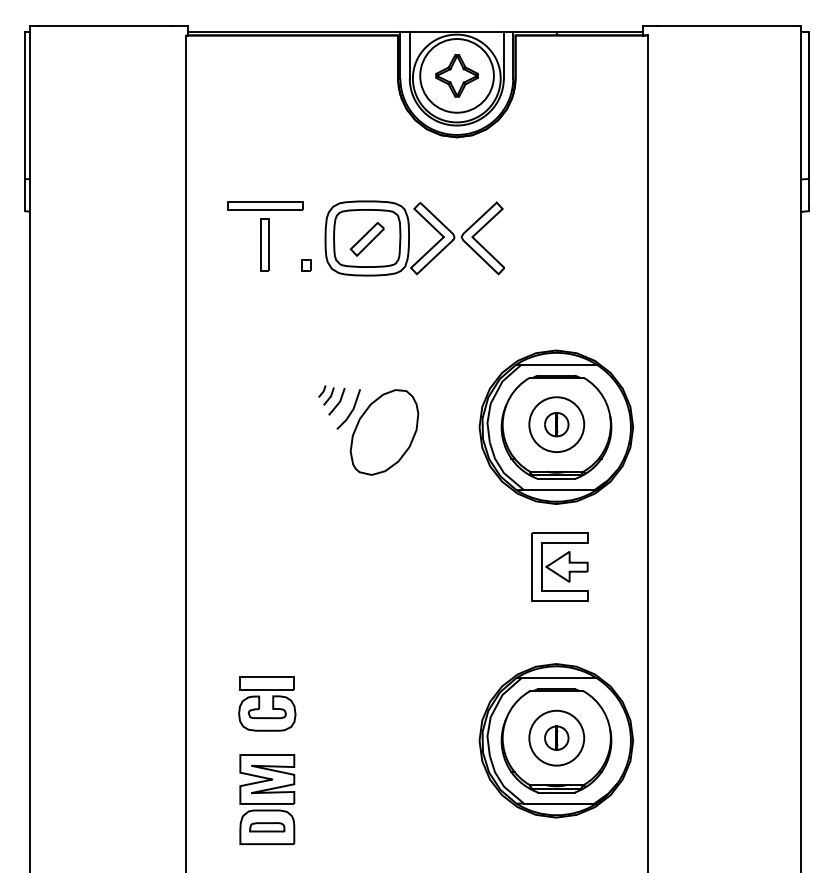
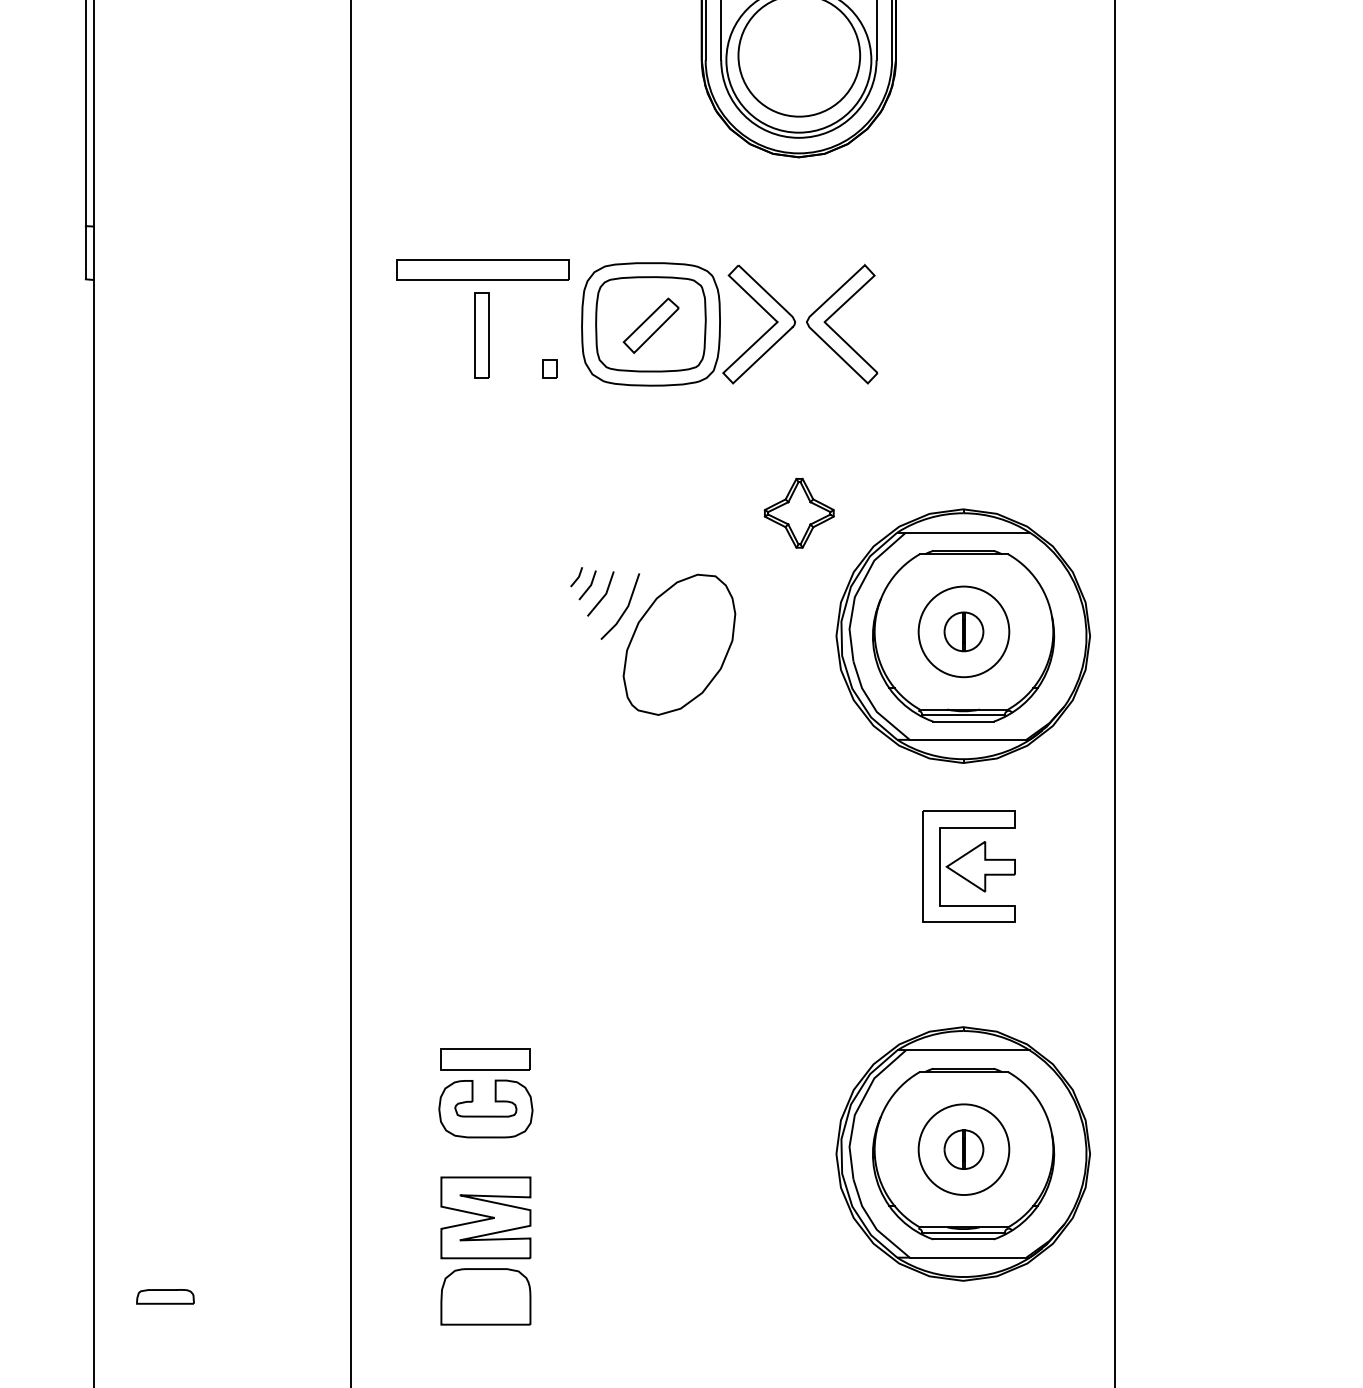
part: (456, 75) -> (798, 512), moved
part: (265, 205) -> (482, 269), size x1.4
part: (267, 827) -> (165, 1297), moved

